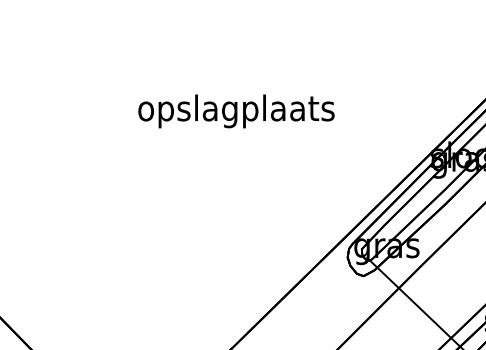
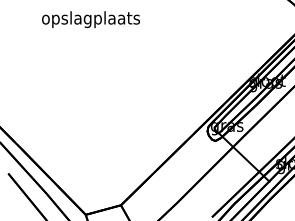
text: (235, 111) -> (90, 19), moved

